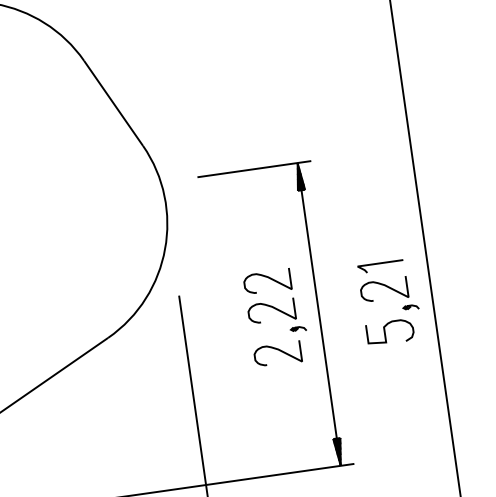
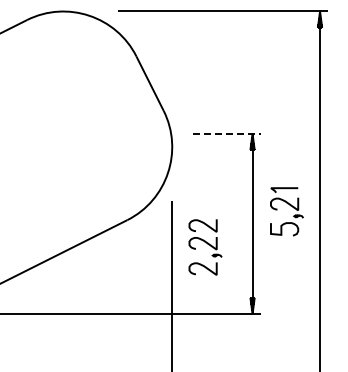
line: (253, 168) -> (226, 133), solid -> dashed
part: (394, 292) -> (290, 206), moved
part: (276, 317) -> (205, 247), moved

